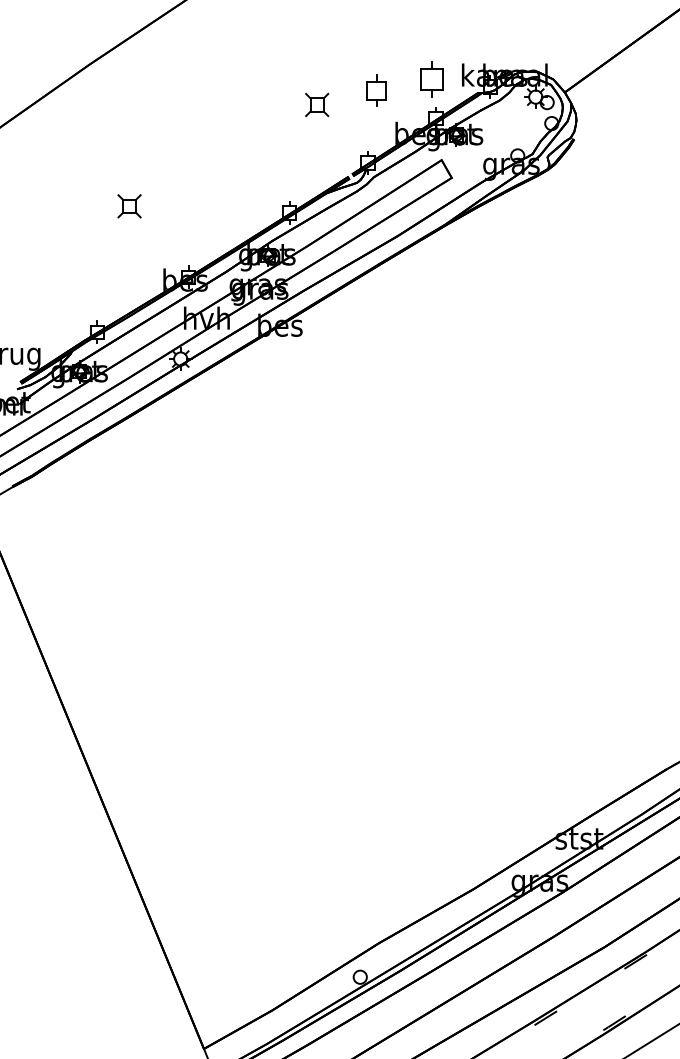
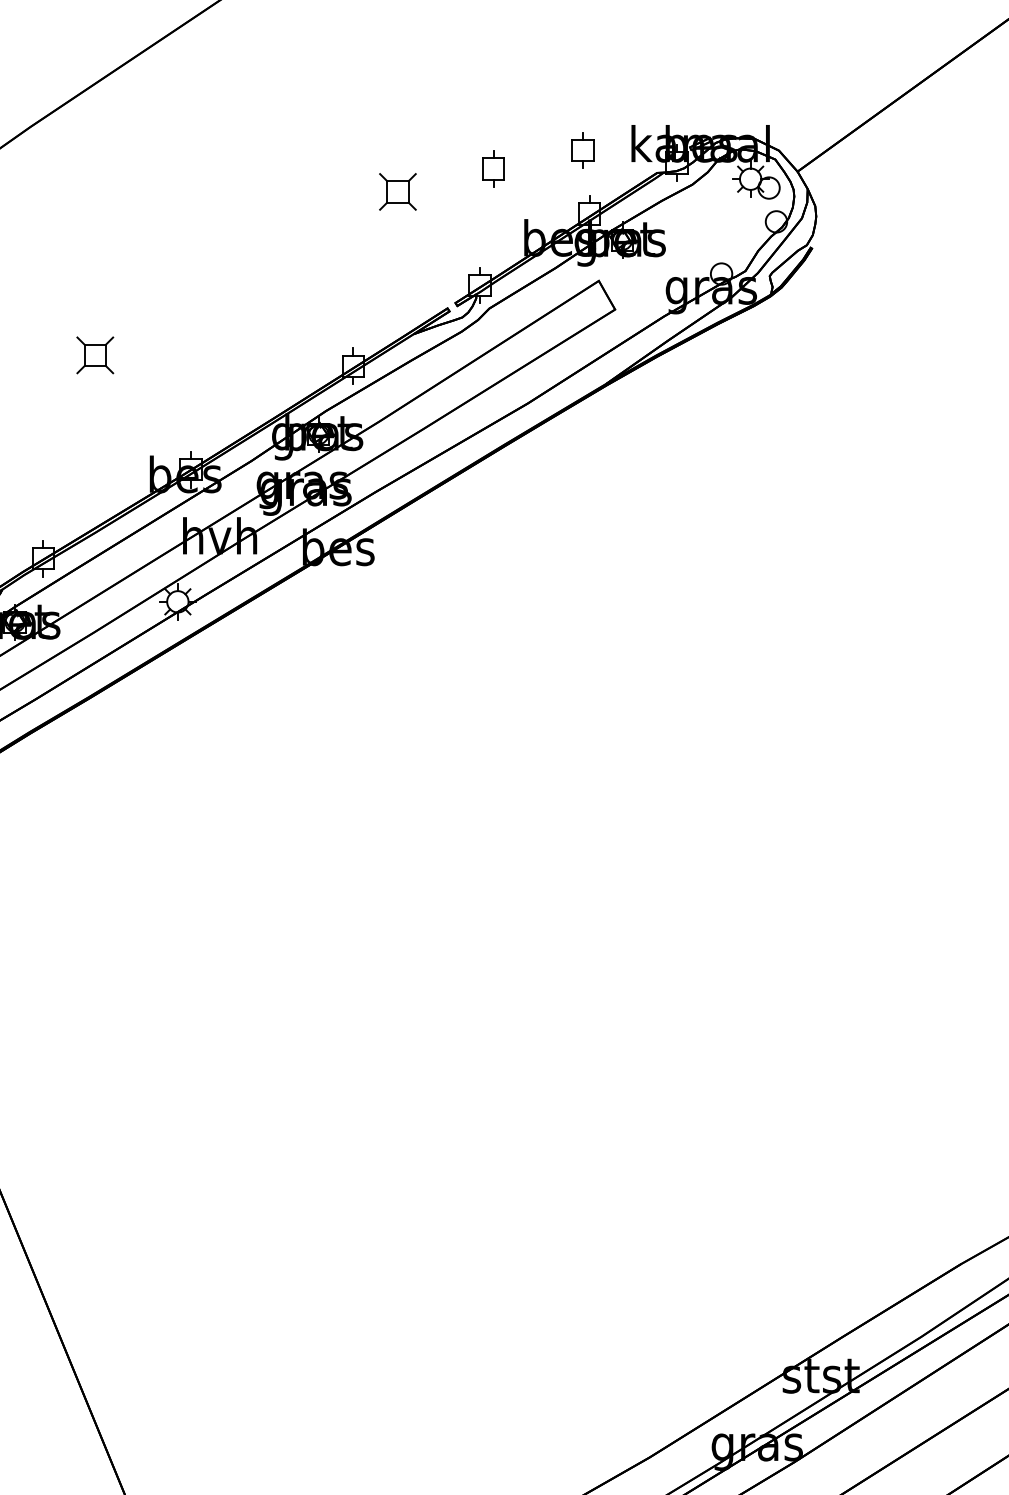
part: (431, 78) -> (582, 149), size x0.62
part: (376, 90) -> (493, 168), size x0.71

